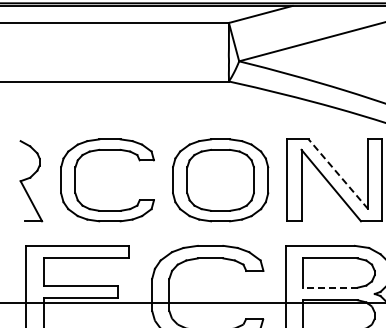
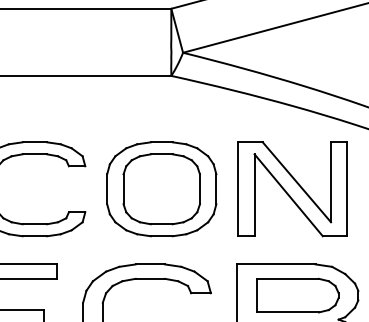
line: (338, 174) -> (296, 182), dashed -> solid
line: (330, 287) -> (287, 312), dashed -> solid

